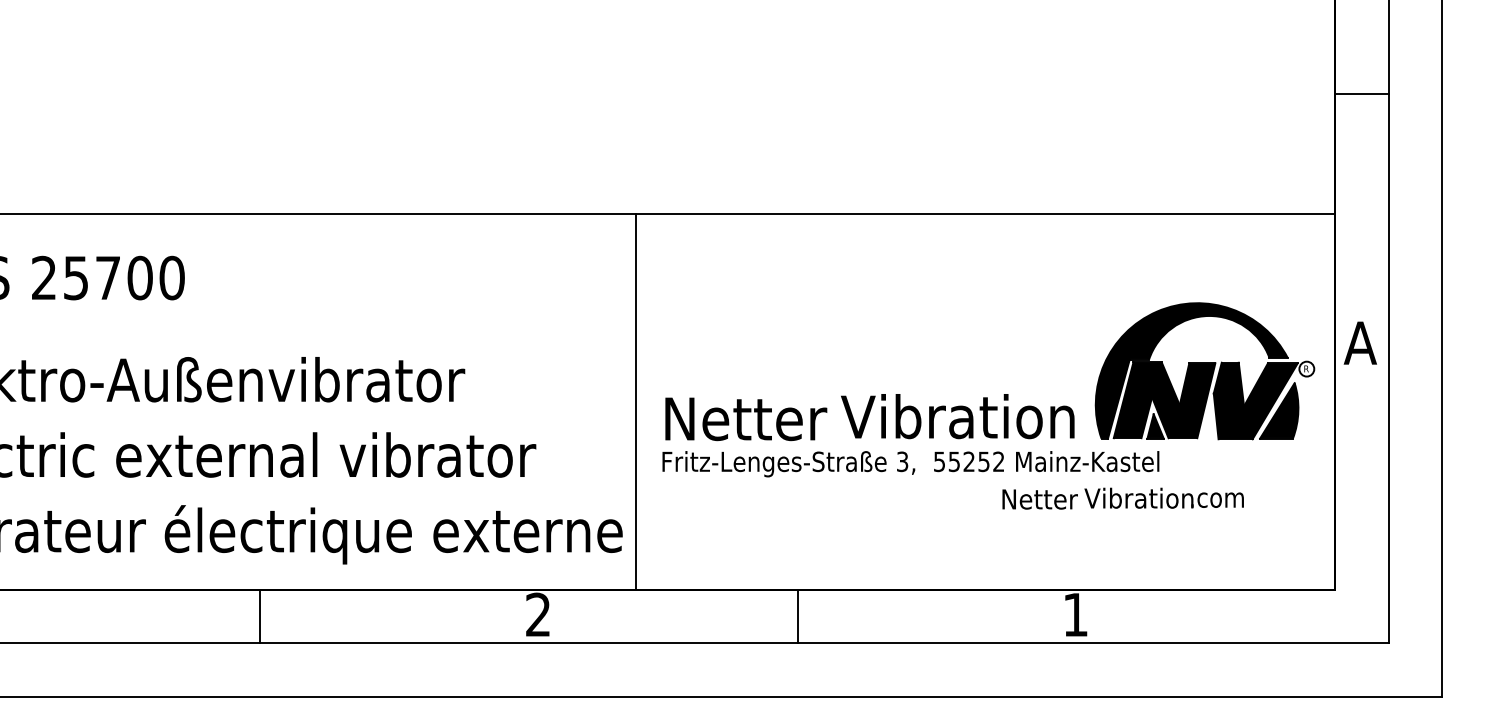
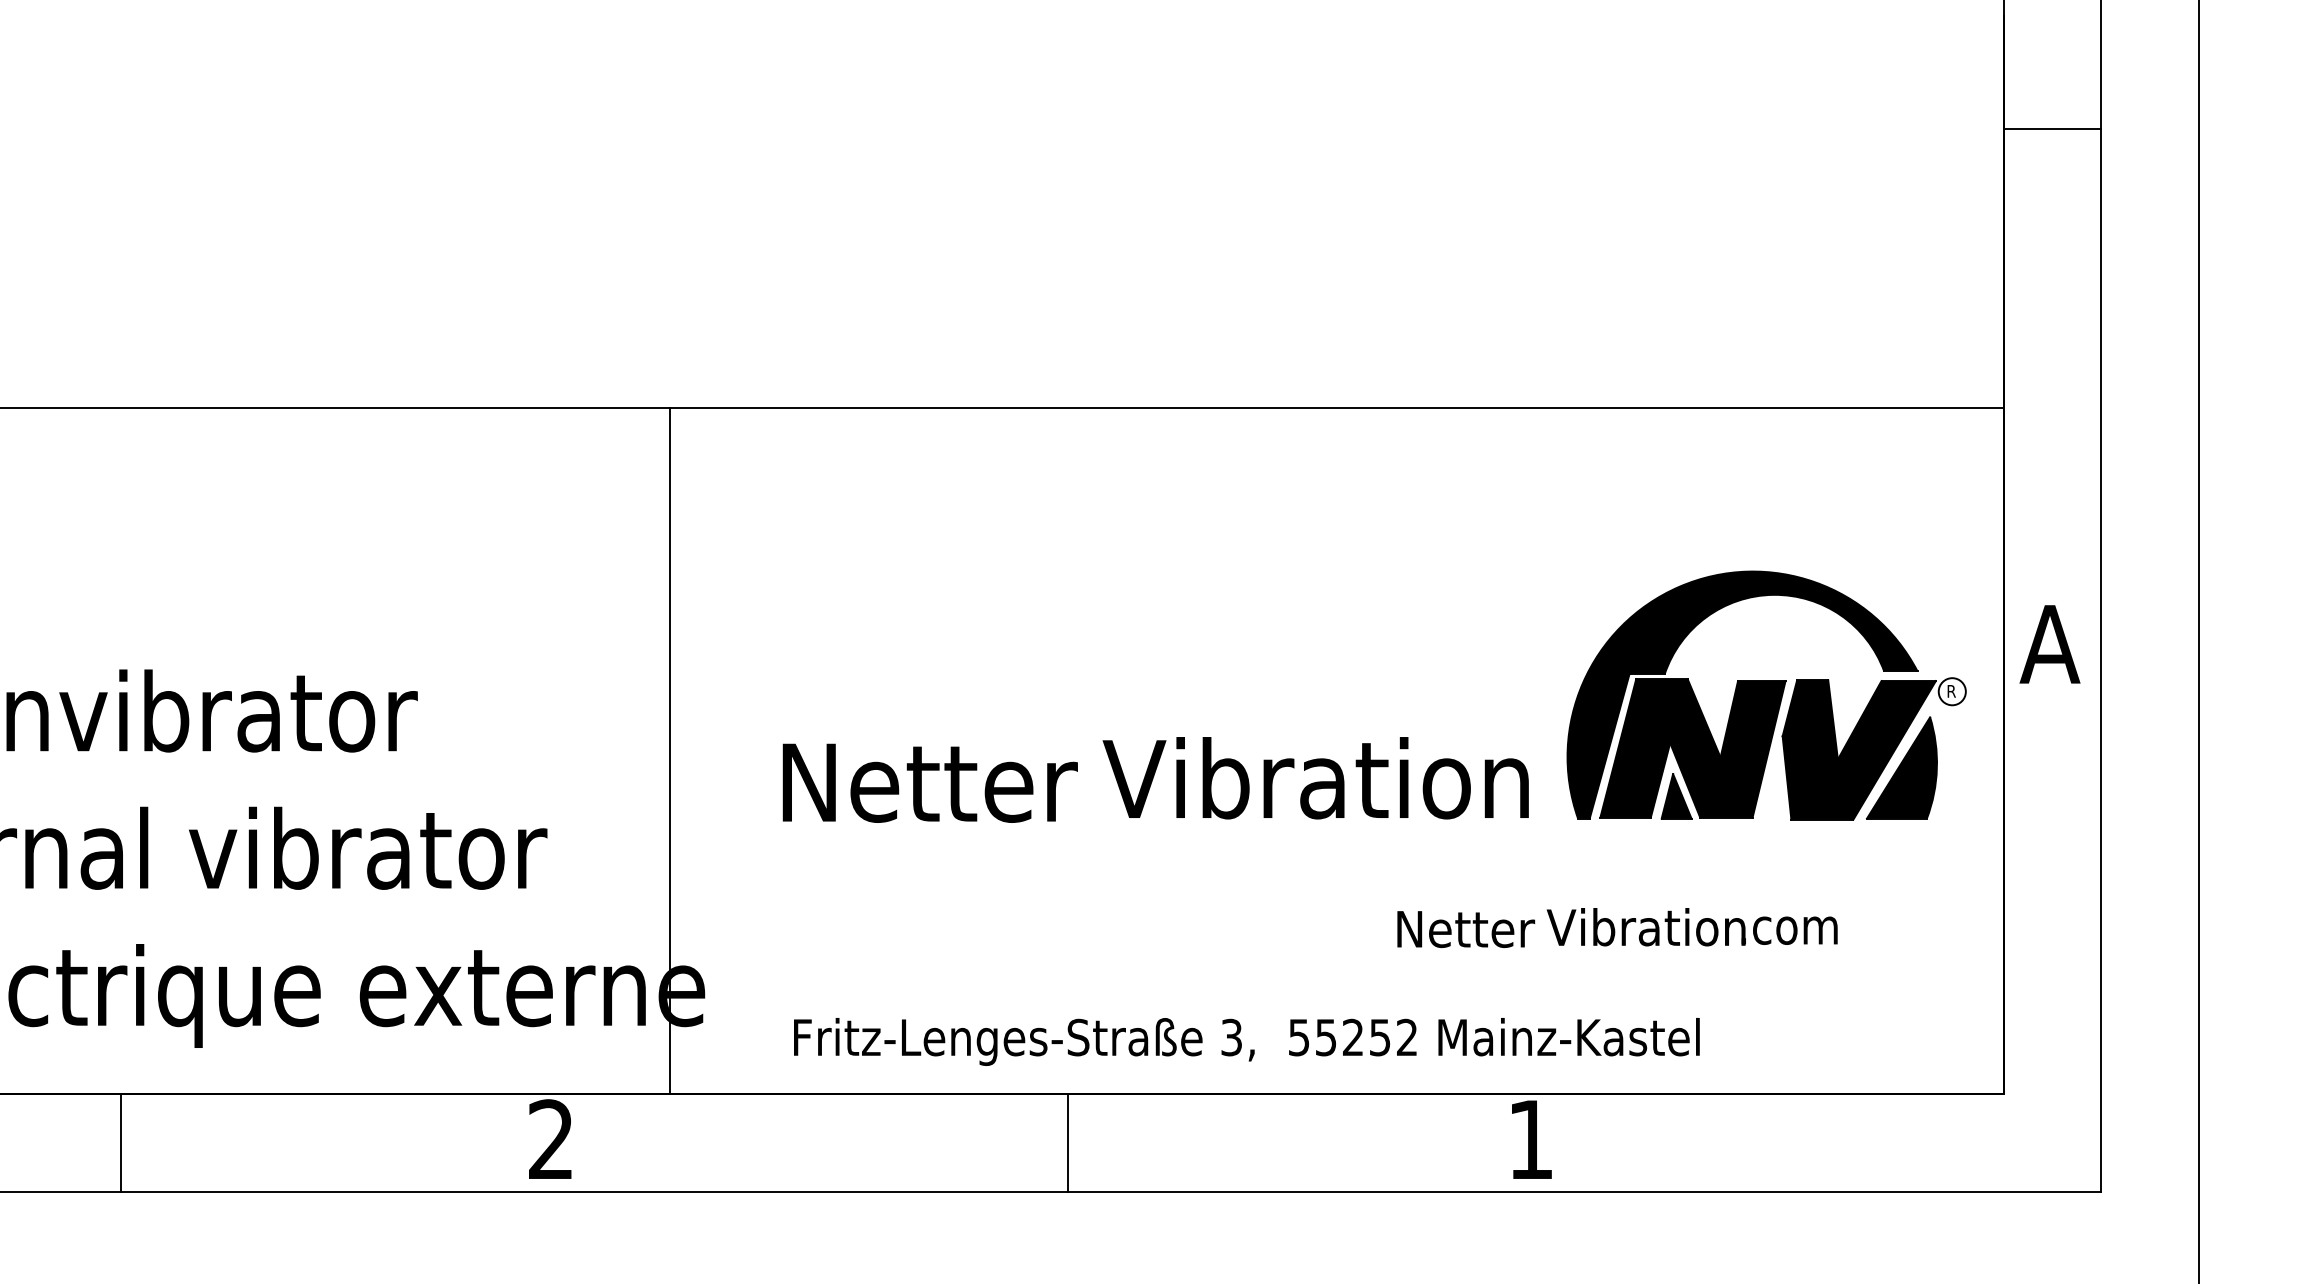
line: (1361, 93) -> (2051, 129), moved
line: (636, 401) -> (669, 750), moved
text: (910, 464) -> (1246, 1042), moved
line: (260, 616) -> (121, 1142), moved
line: (797, 616) -> (1067, 1142), moved

